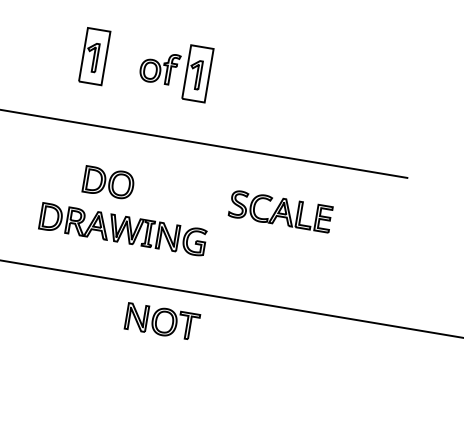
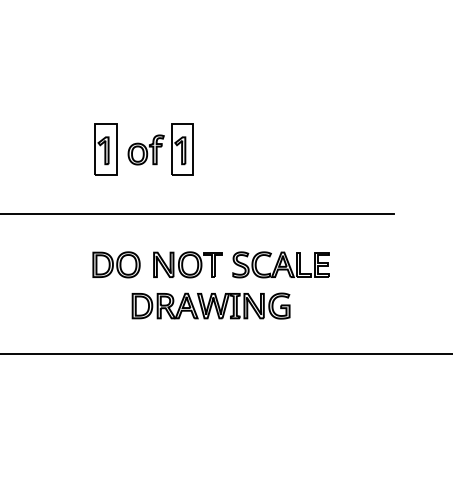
part: (94, 56) -> (105, 149), moved
part: (122, 228) -> (210, 305), moved
part: (161, 321) -> (187, 264), moved

